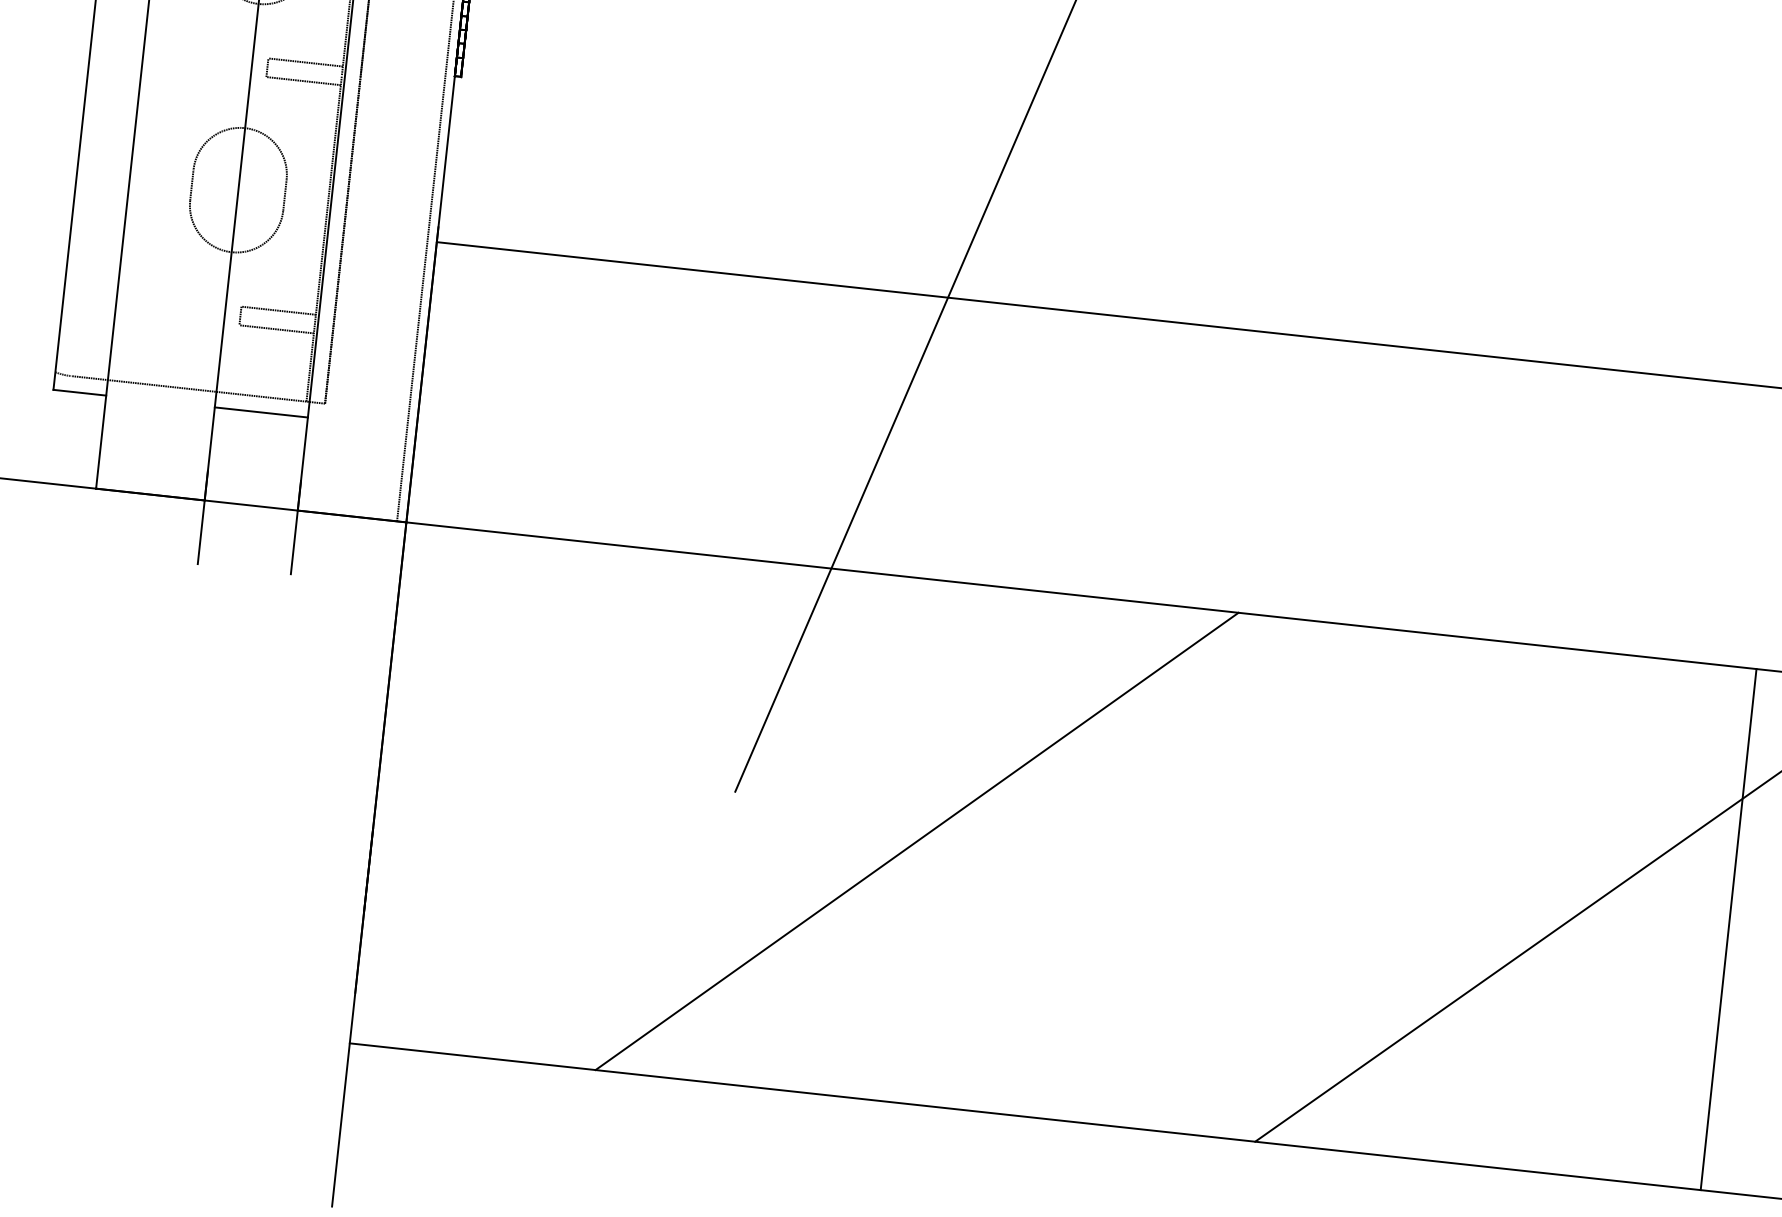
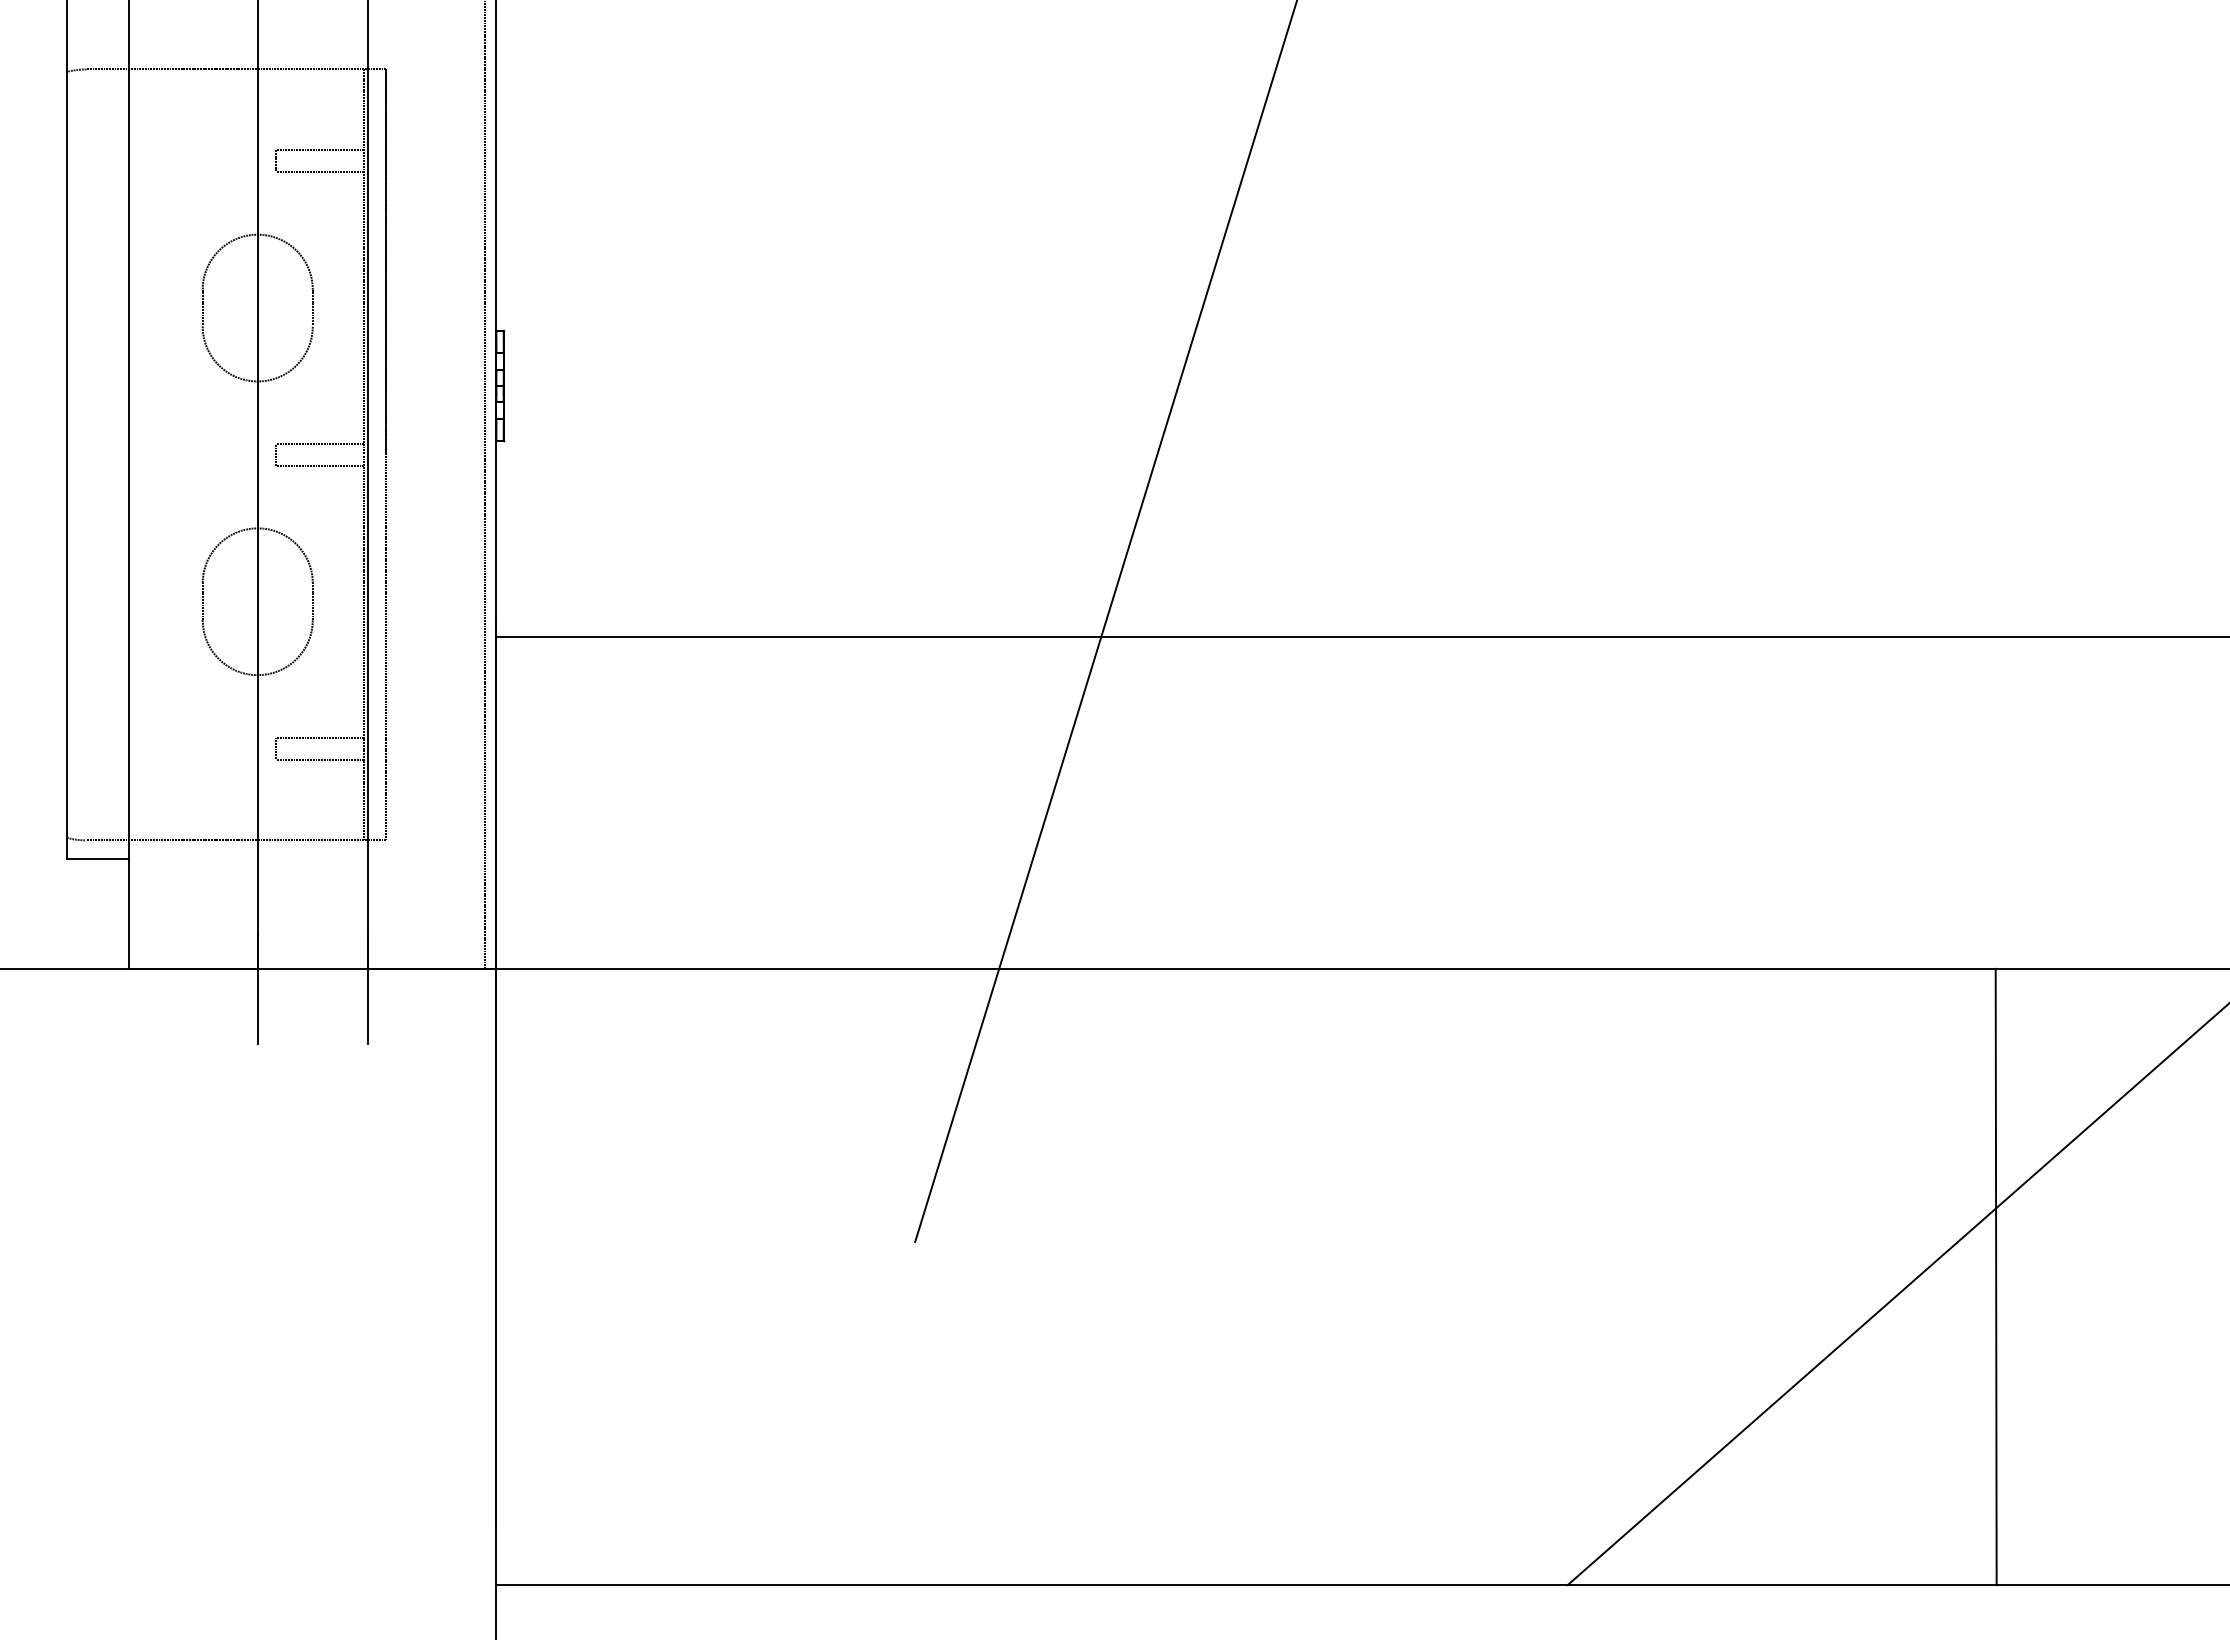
line: (261, 412) -> (312, 858), removed
line: (916, 840) -> (1133, 1276), removed
line: (1728, 929) -> (1995, 1276), moved

